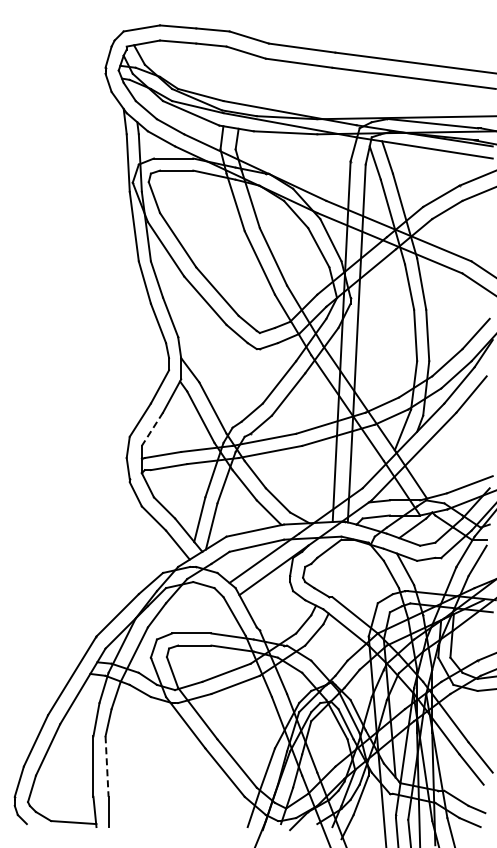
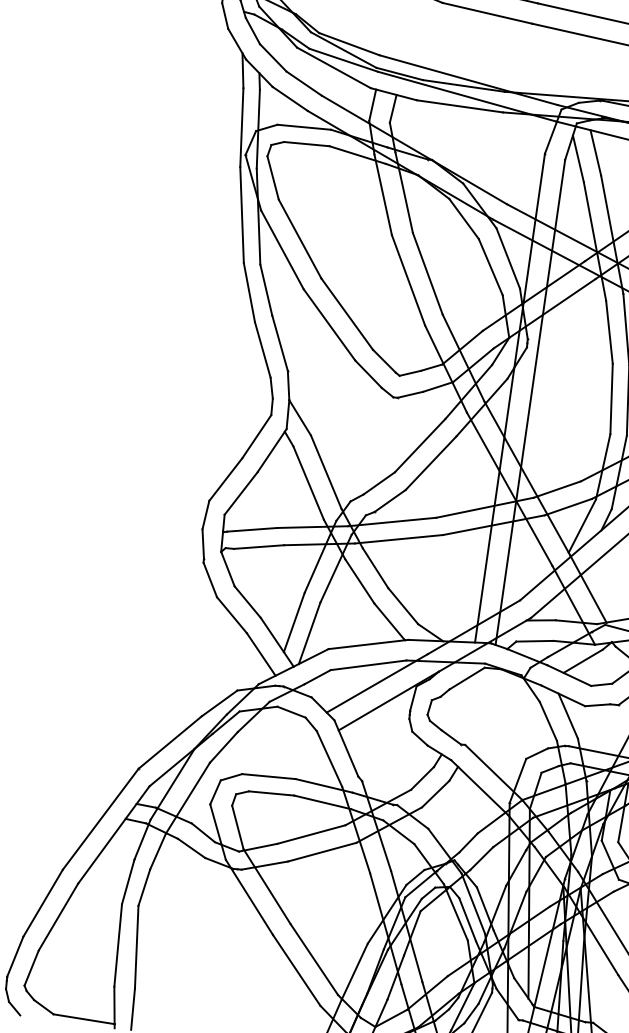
line: (152, 429) -> (241, 493), dashed -> solid
line: (107, 767) -> (137, 948), dashed -> solid

